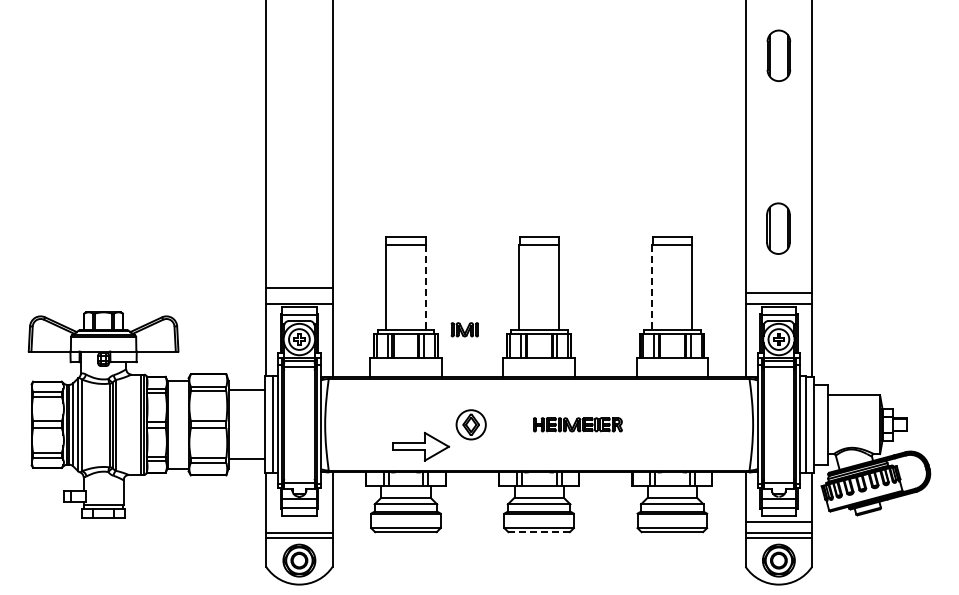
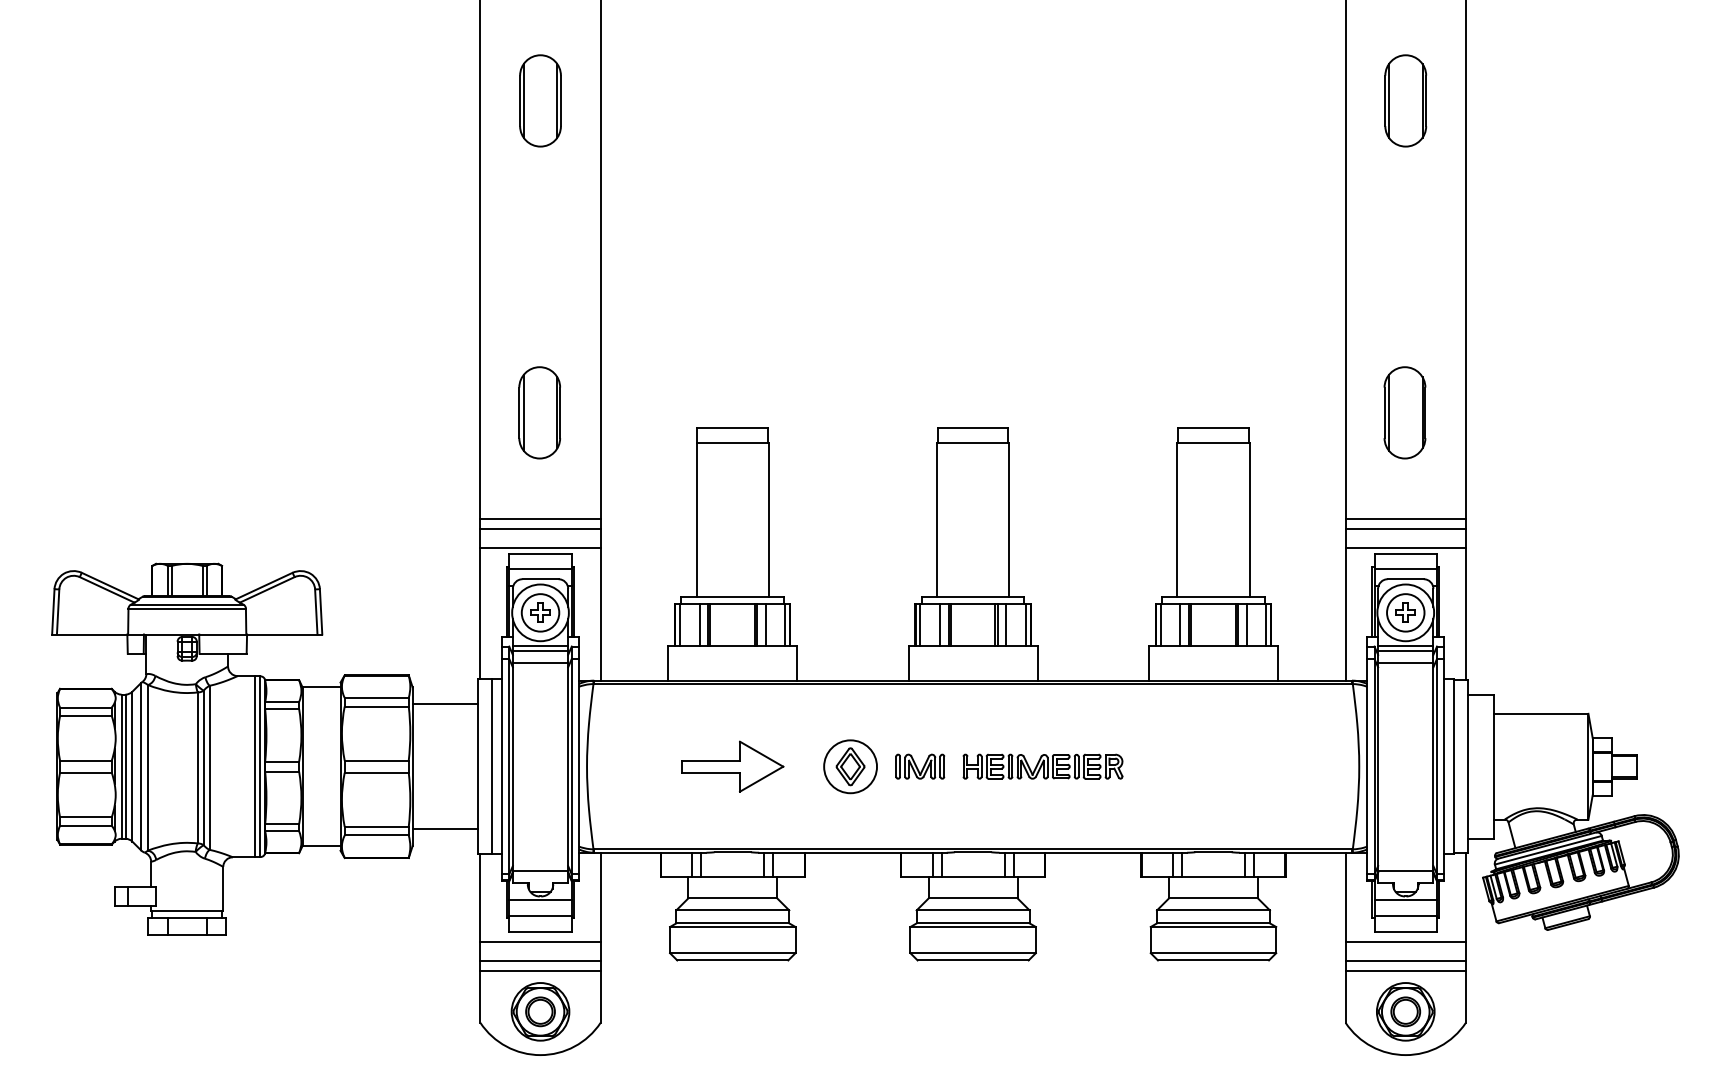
part: (299, 55) -> (540, 100), added
part: (298, 228) -> (538, 412), added
line: (425, 287) -> (768, 518), dashed -> solid
line: (652, 287) -> (1177, 518), dashed -> solid
line: (778, 287) -> (1405, 518), added
line: (299, 292) -> (540, 527), added
part: (464, 329) -> (919, 766), moved
part: (420, 446) -> (731, 766), moved
line: (299, 522) -> (540, 943), added
line: (539, 532) -> (973, 961), dashed -> solid

